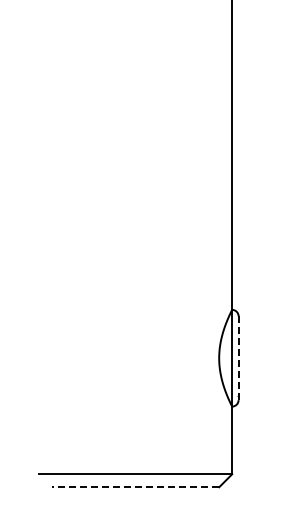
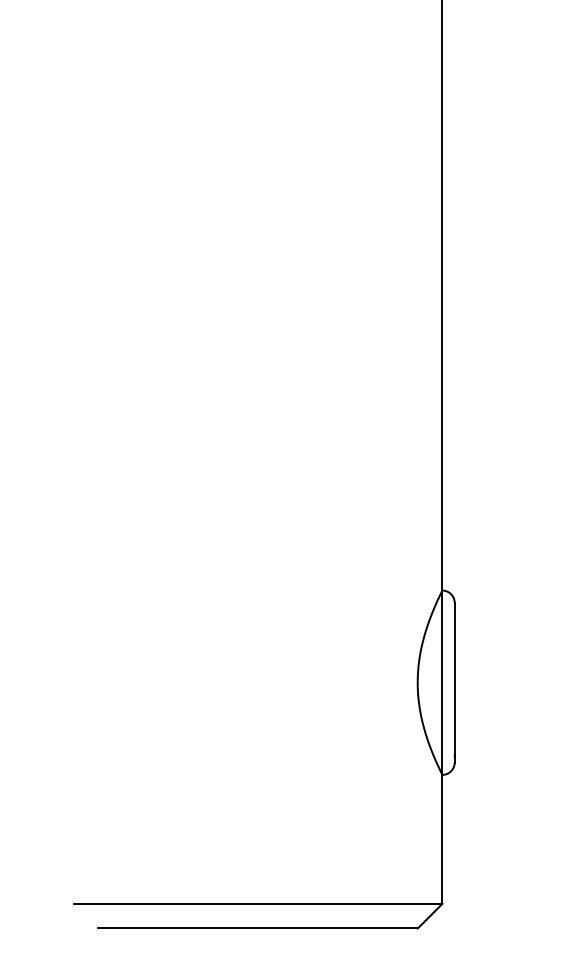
line: (238, 358) -> (454, 683), dashed -> solid
line: (135, 487) -> (258, 929), dashed -> solid

